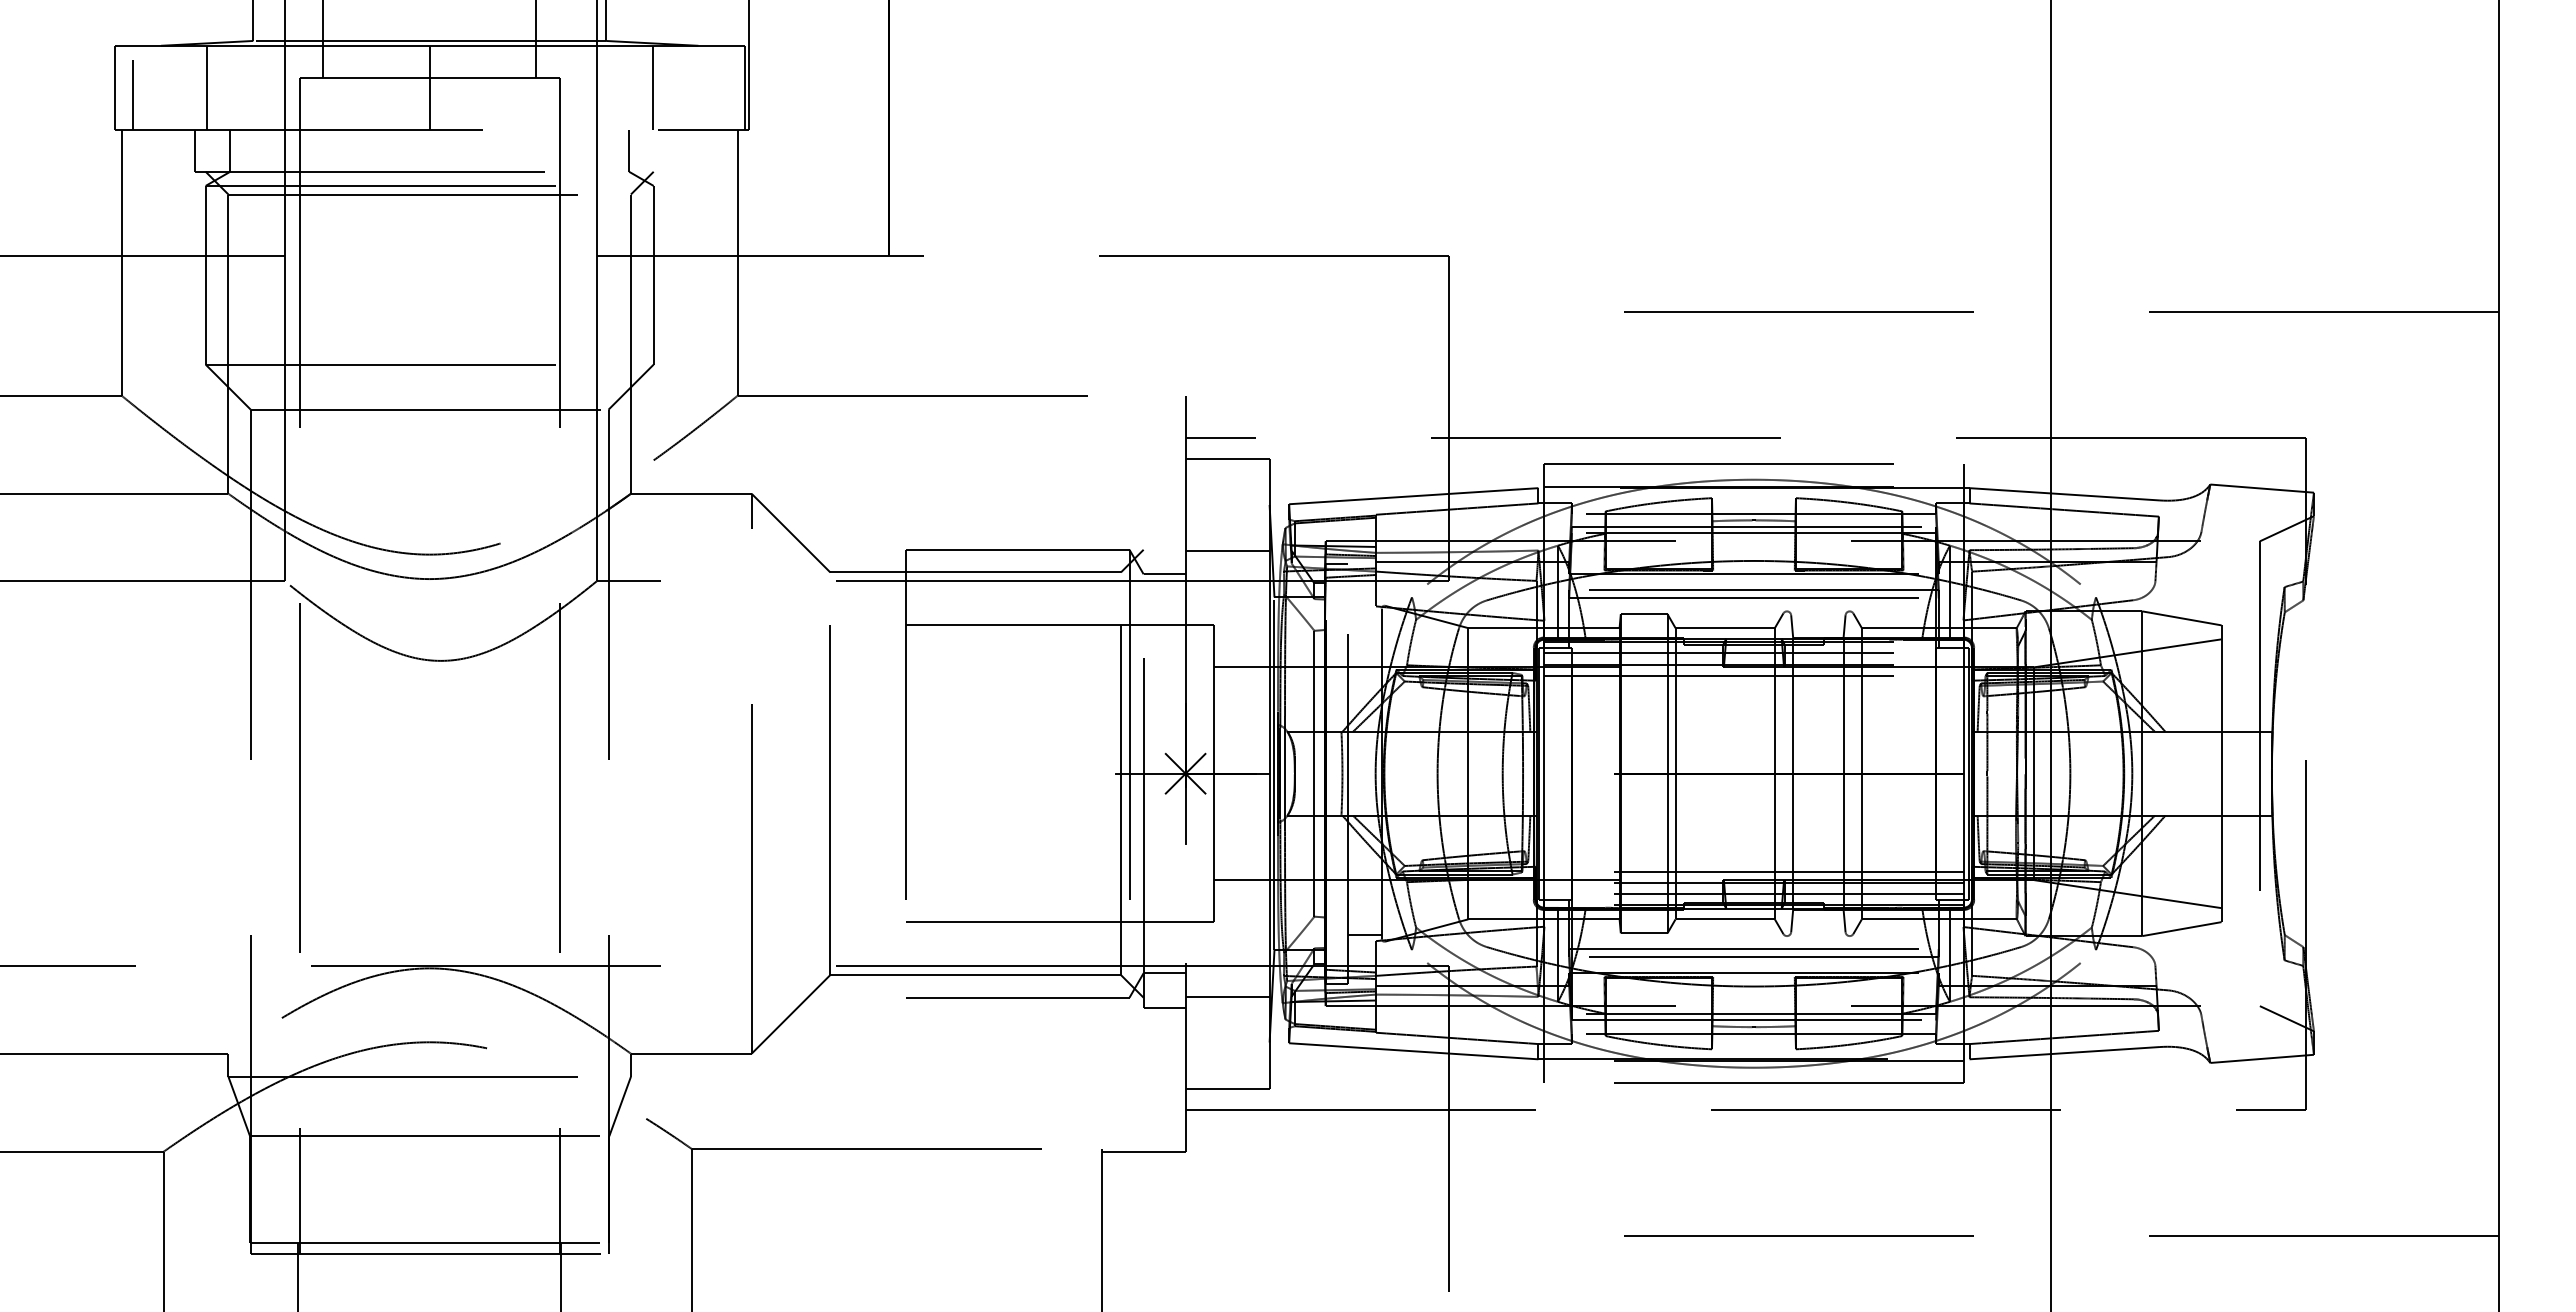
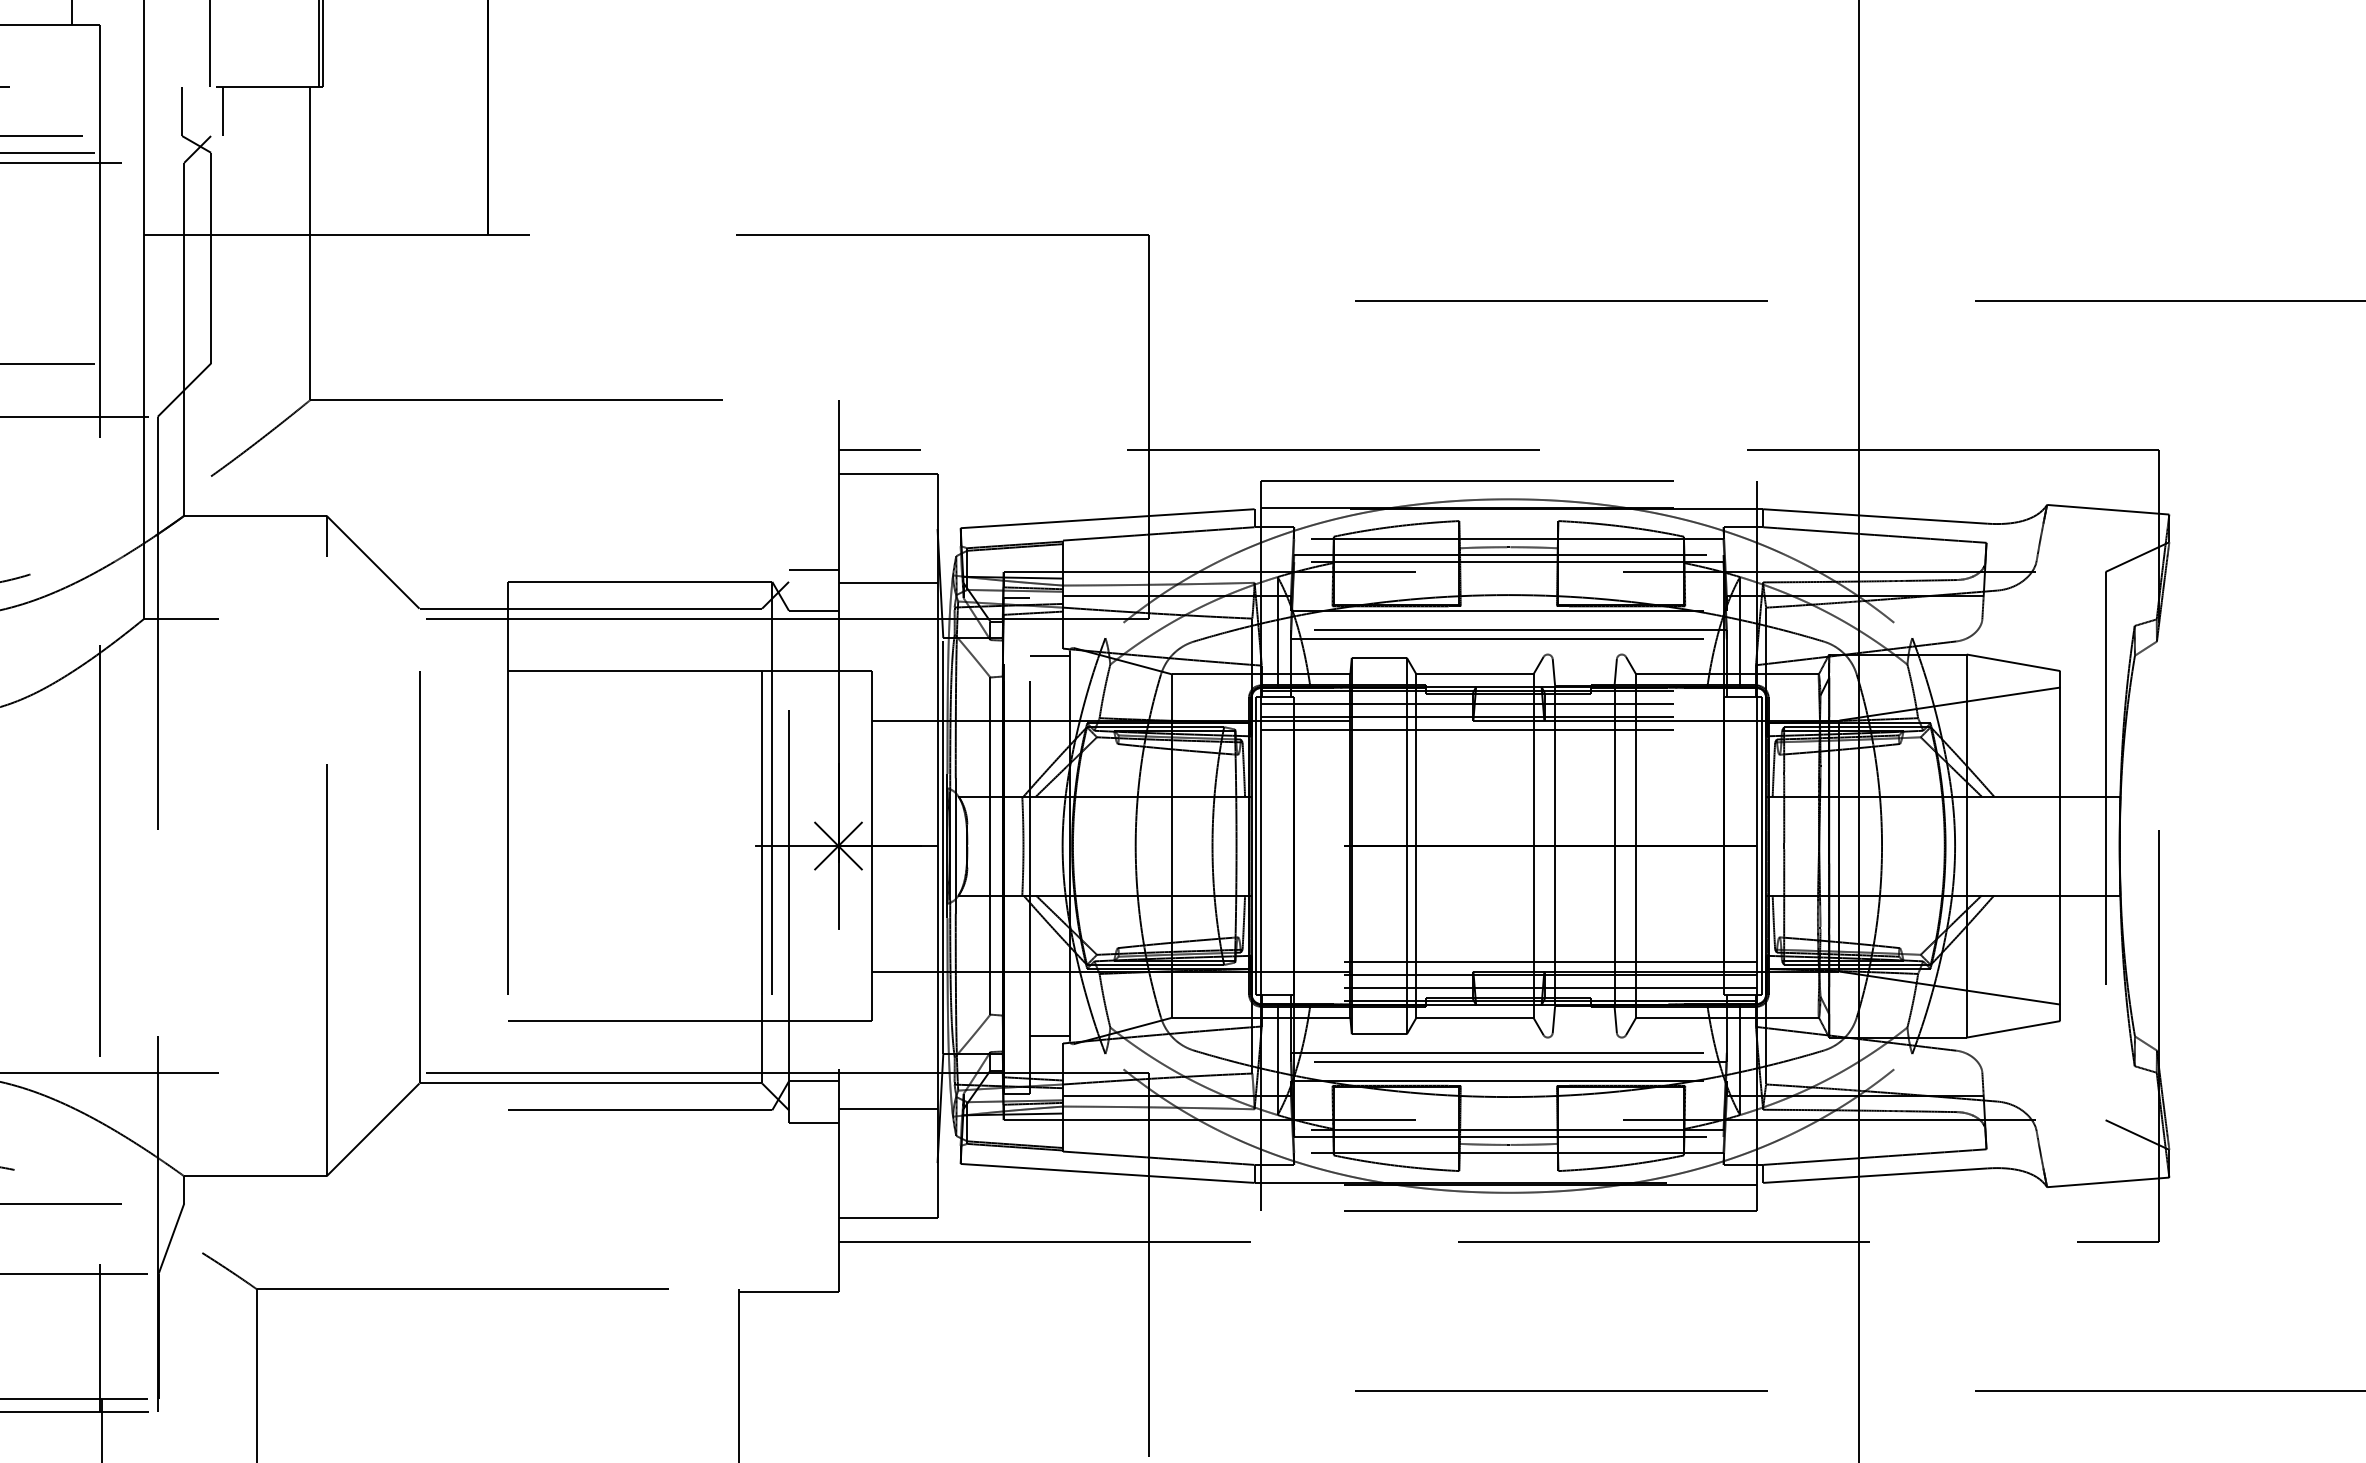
line: (664, 150) -> (223, 110), added
line: (1164, 539) -> (813, 569), added
line: (1364, 612) -> (1049, 655), added

